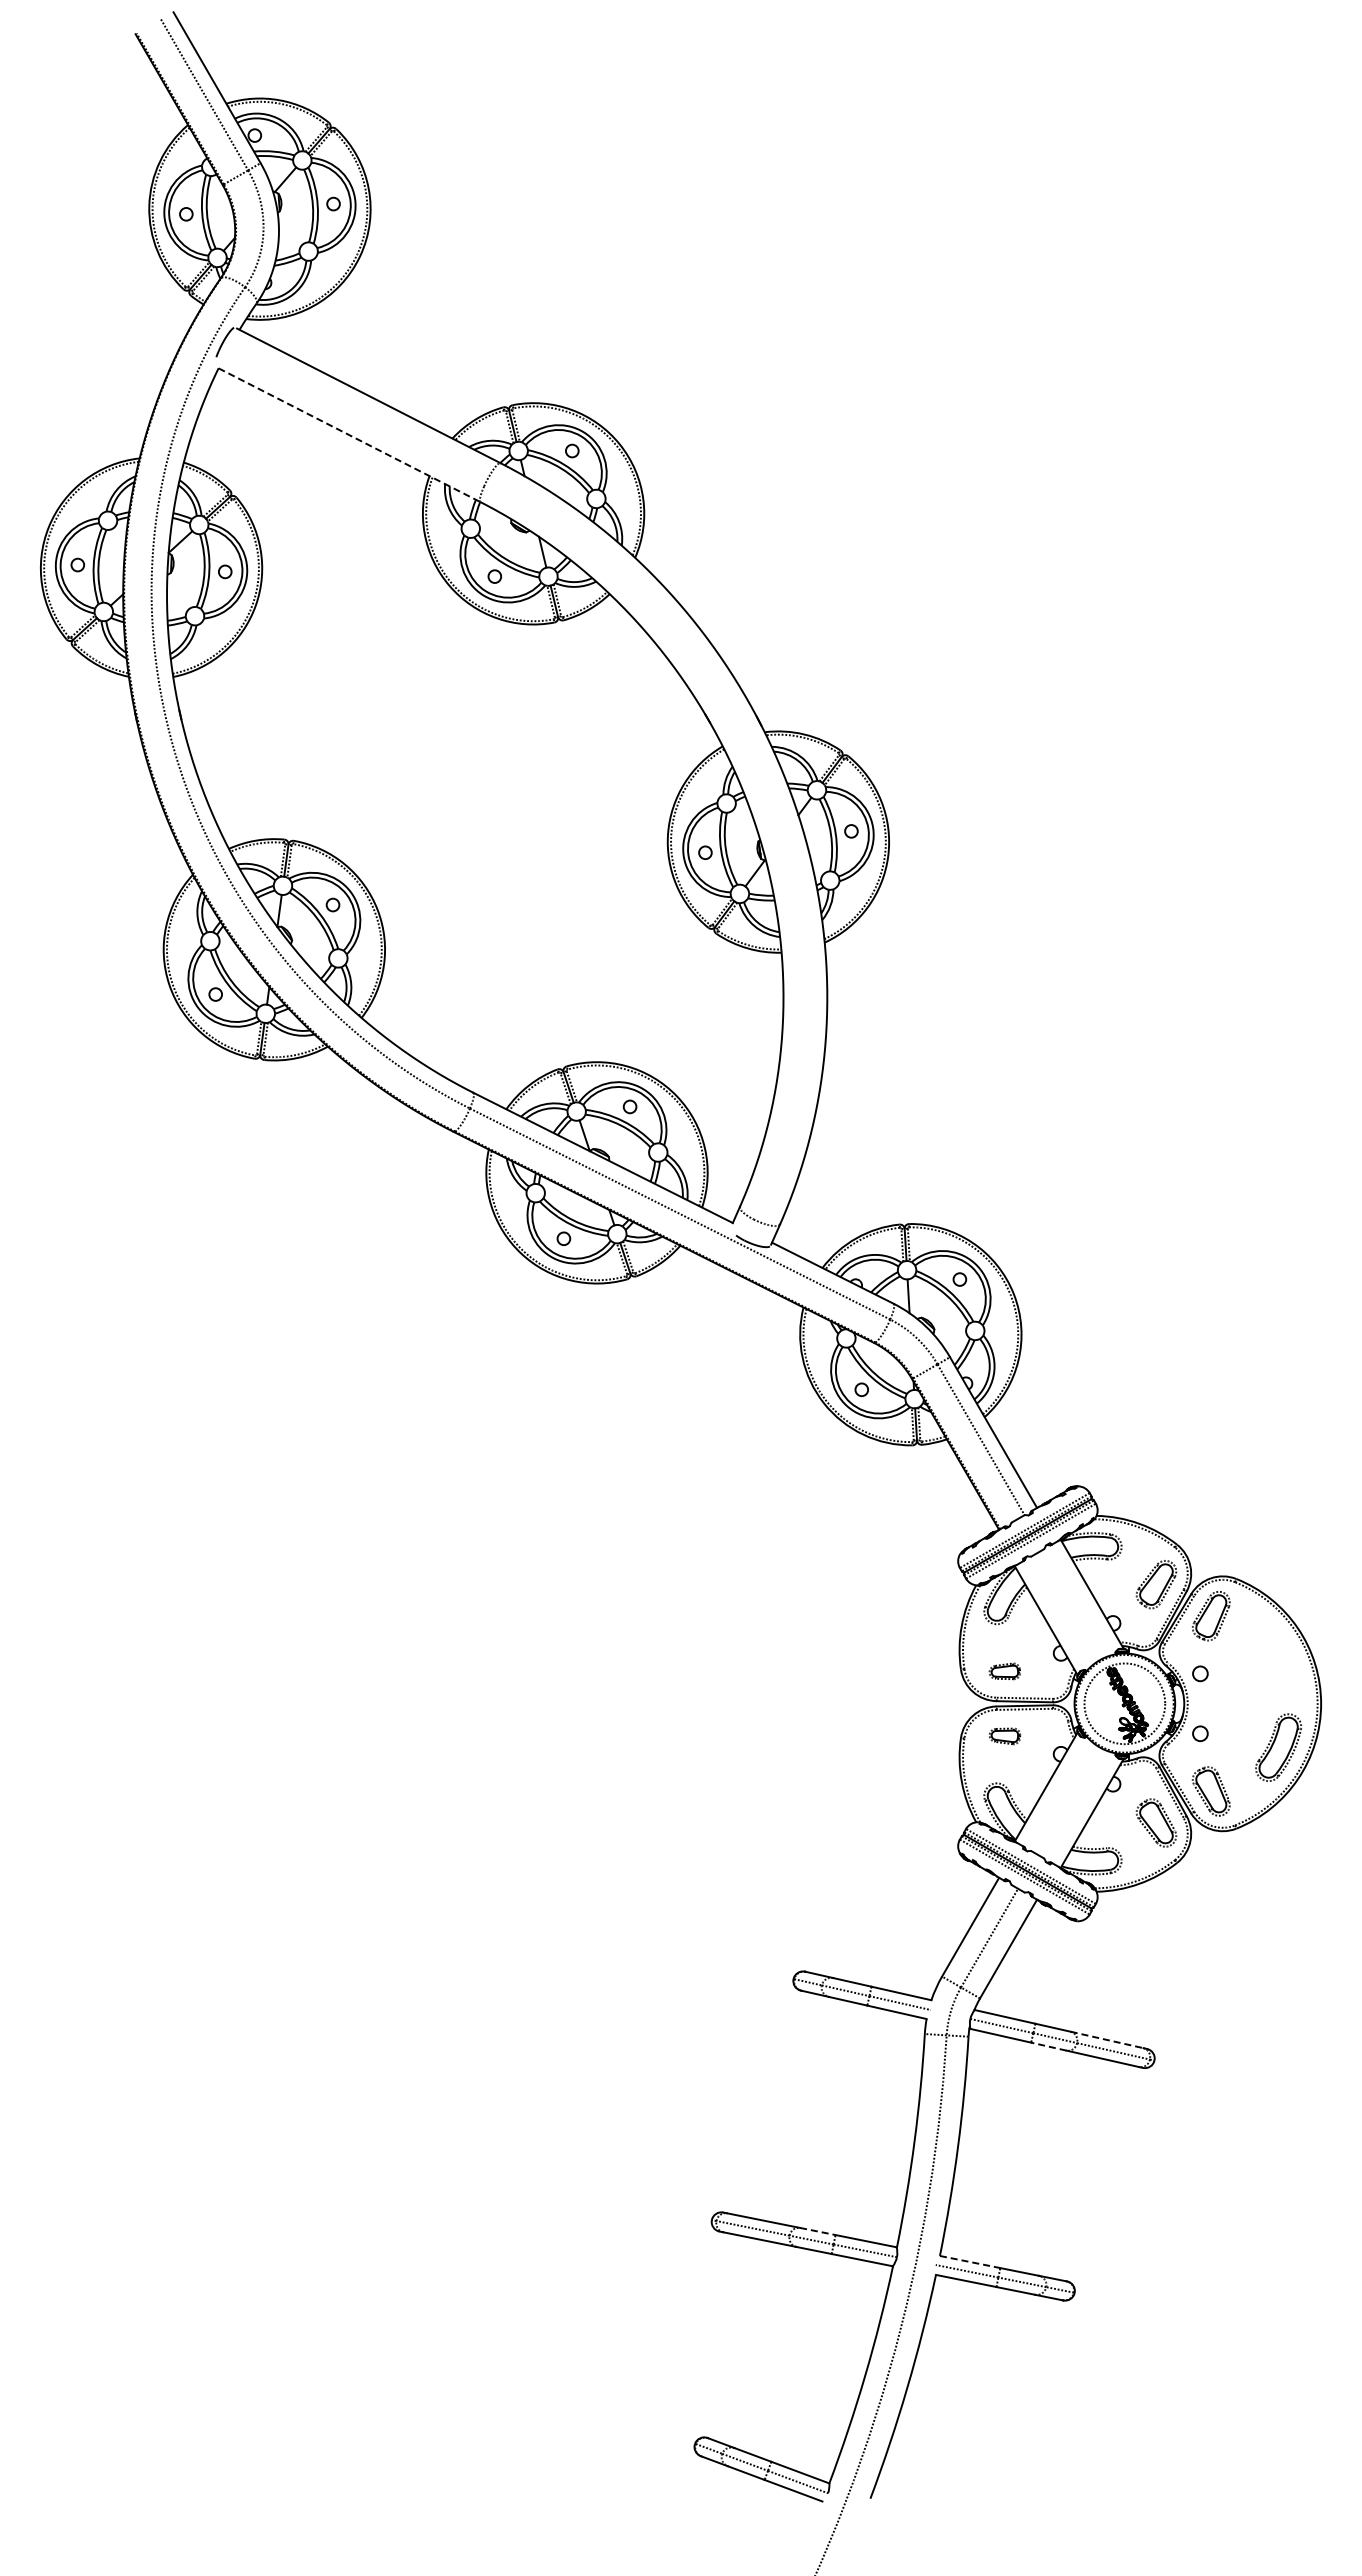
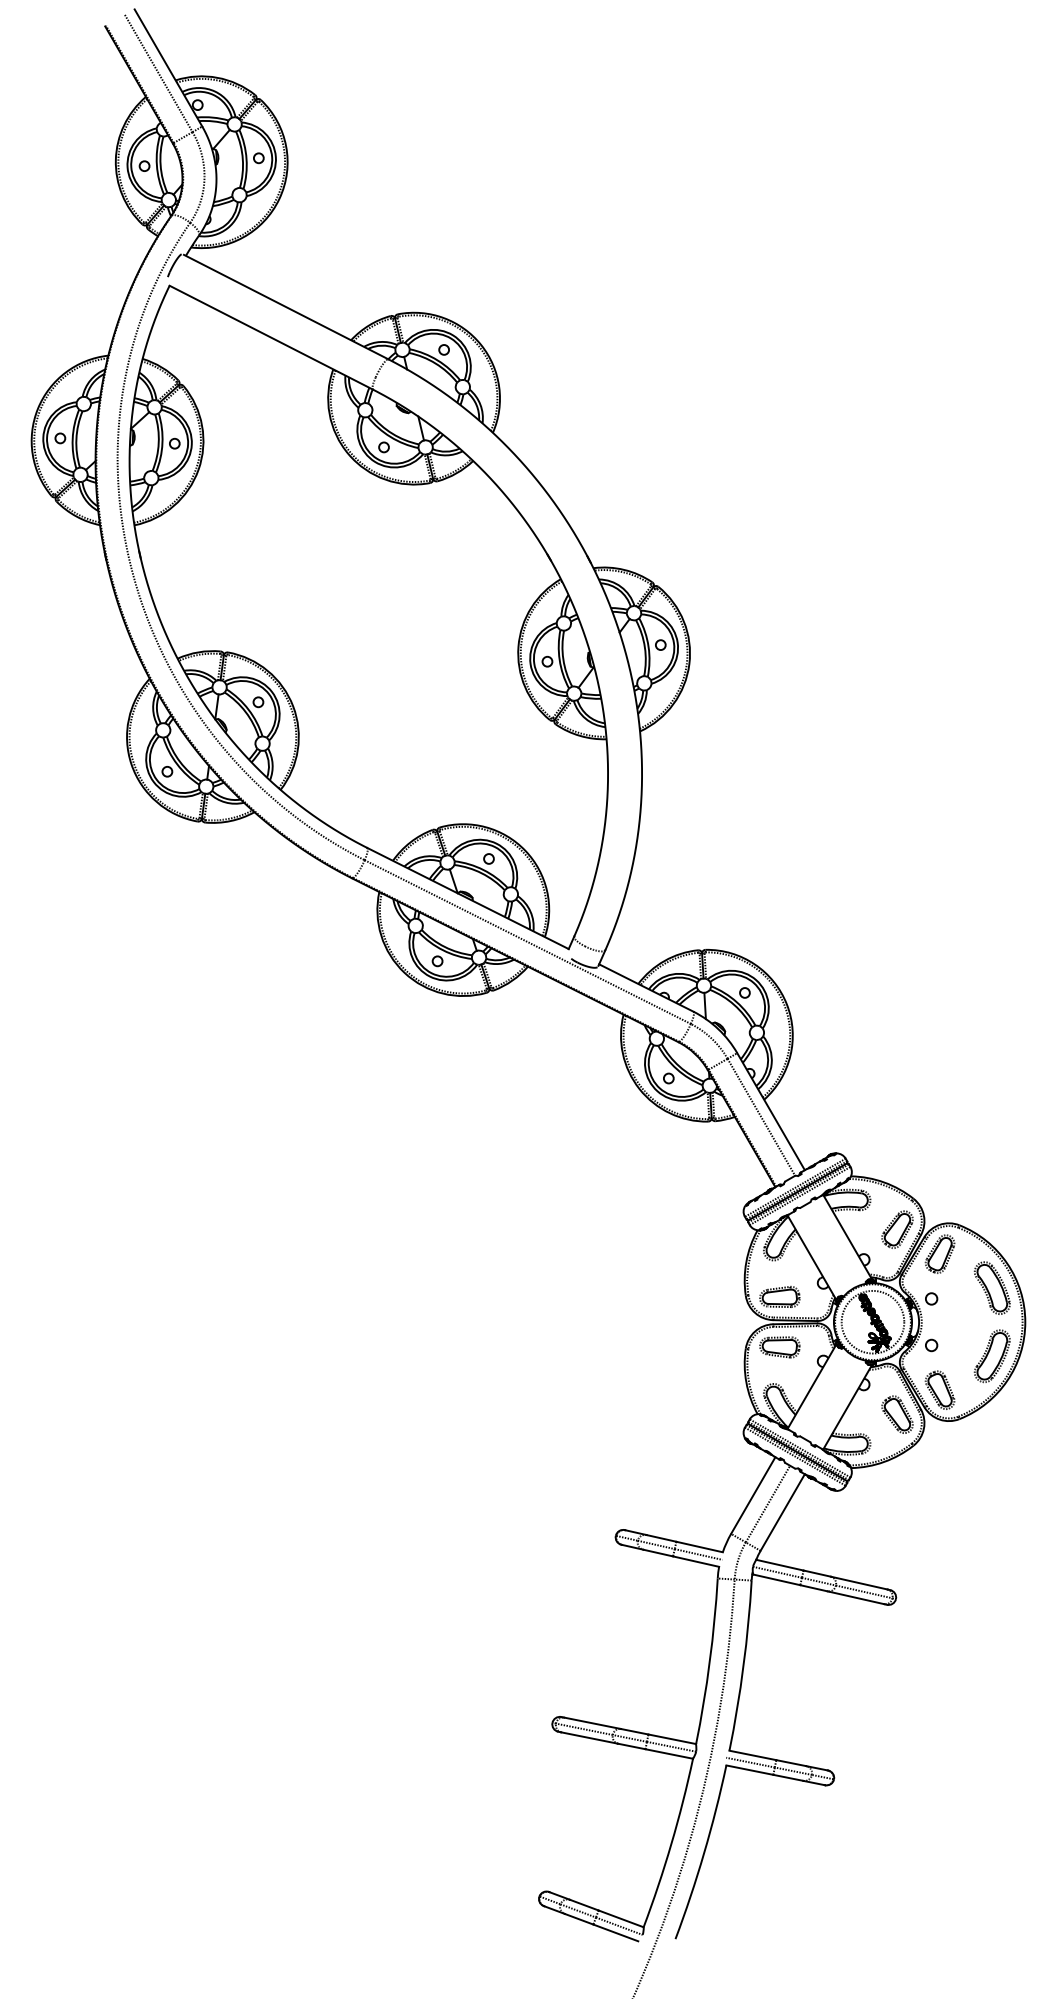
line: (350, 435) -> (271, 337), dashed -> solid
part: (1278, 1659) -> (992, 1287), added
part: (1004, 1671) -> (779, 1297), size x1.67
part: (1004, 1736) -> (779, 1347), size x1.67
line: (1107, 2040) -> (859, 1583), dashed -> solid
line: (1048, 2046) -> (813, 1588), dashed -> solid
line: (818, 2231) -> (635, 1731), dashed -> solid
line: (970, 2262) -> (753, 1755), dashed -> solid

